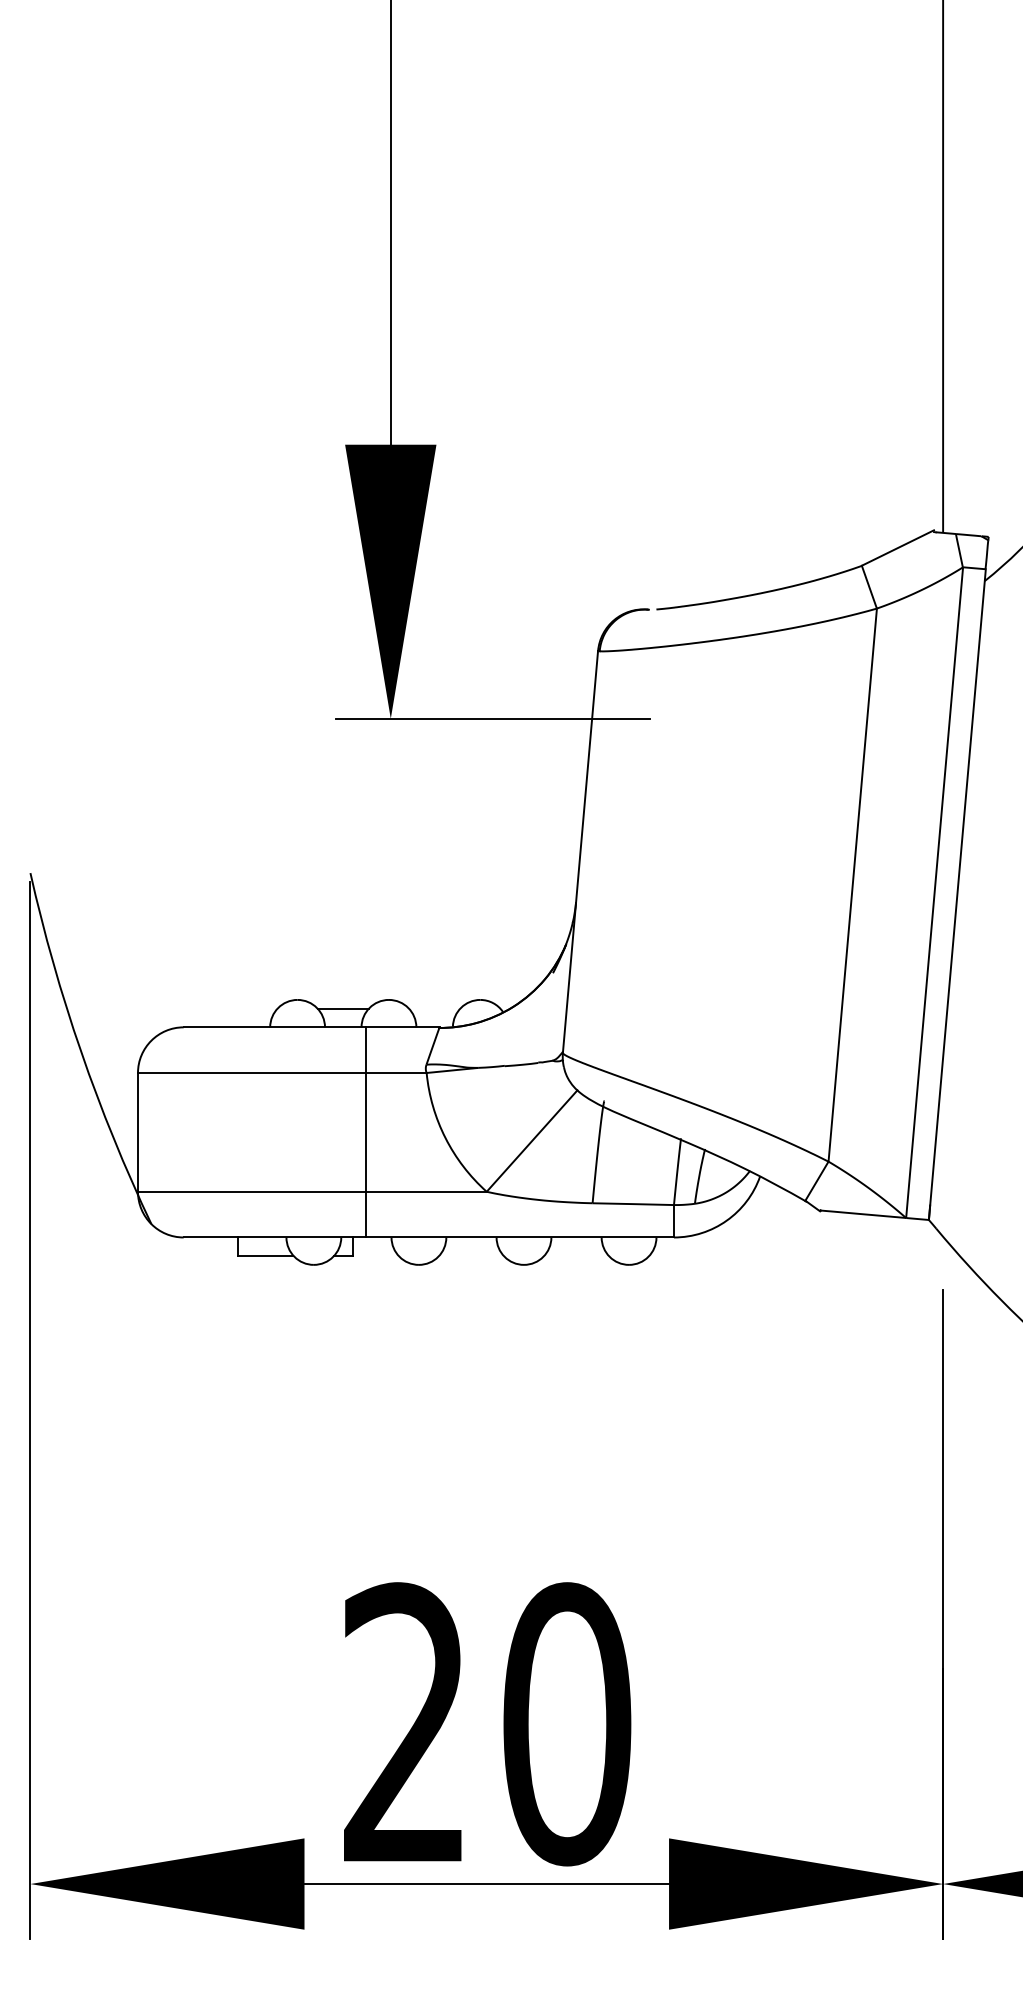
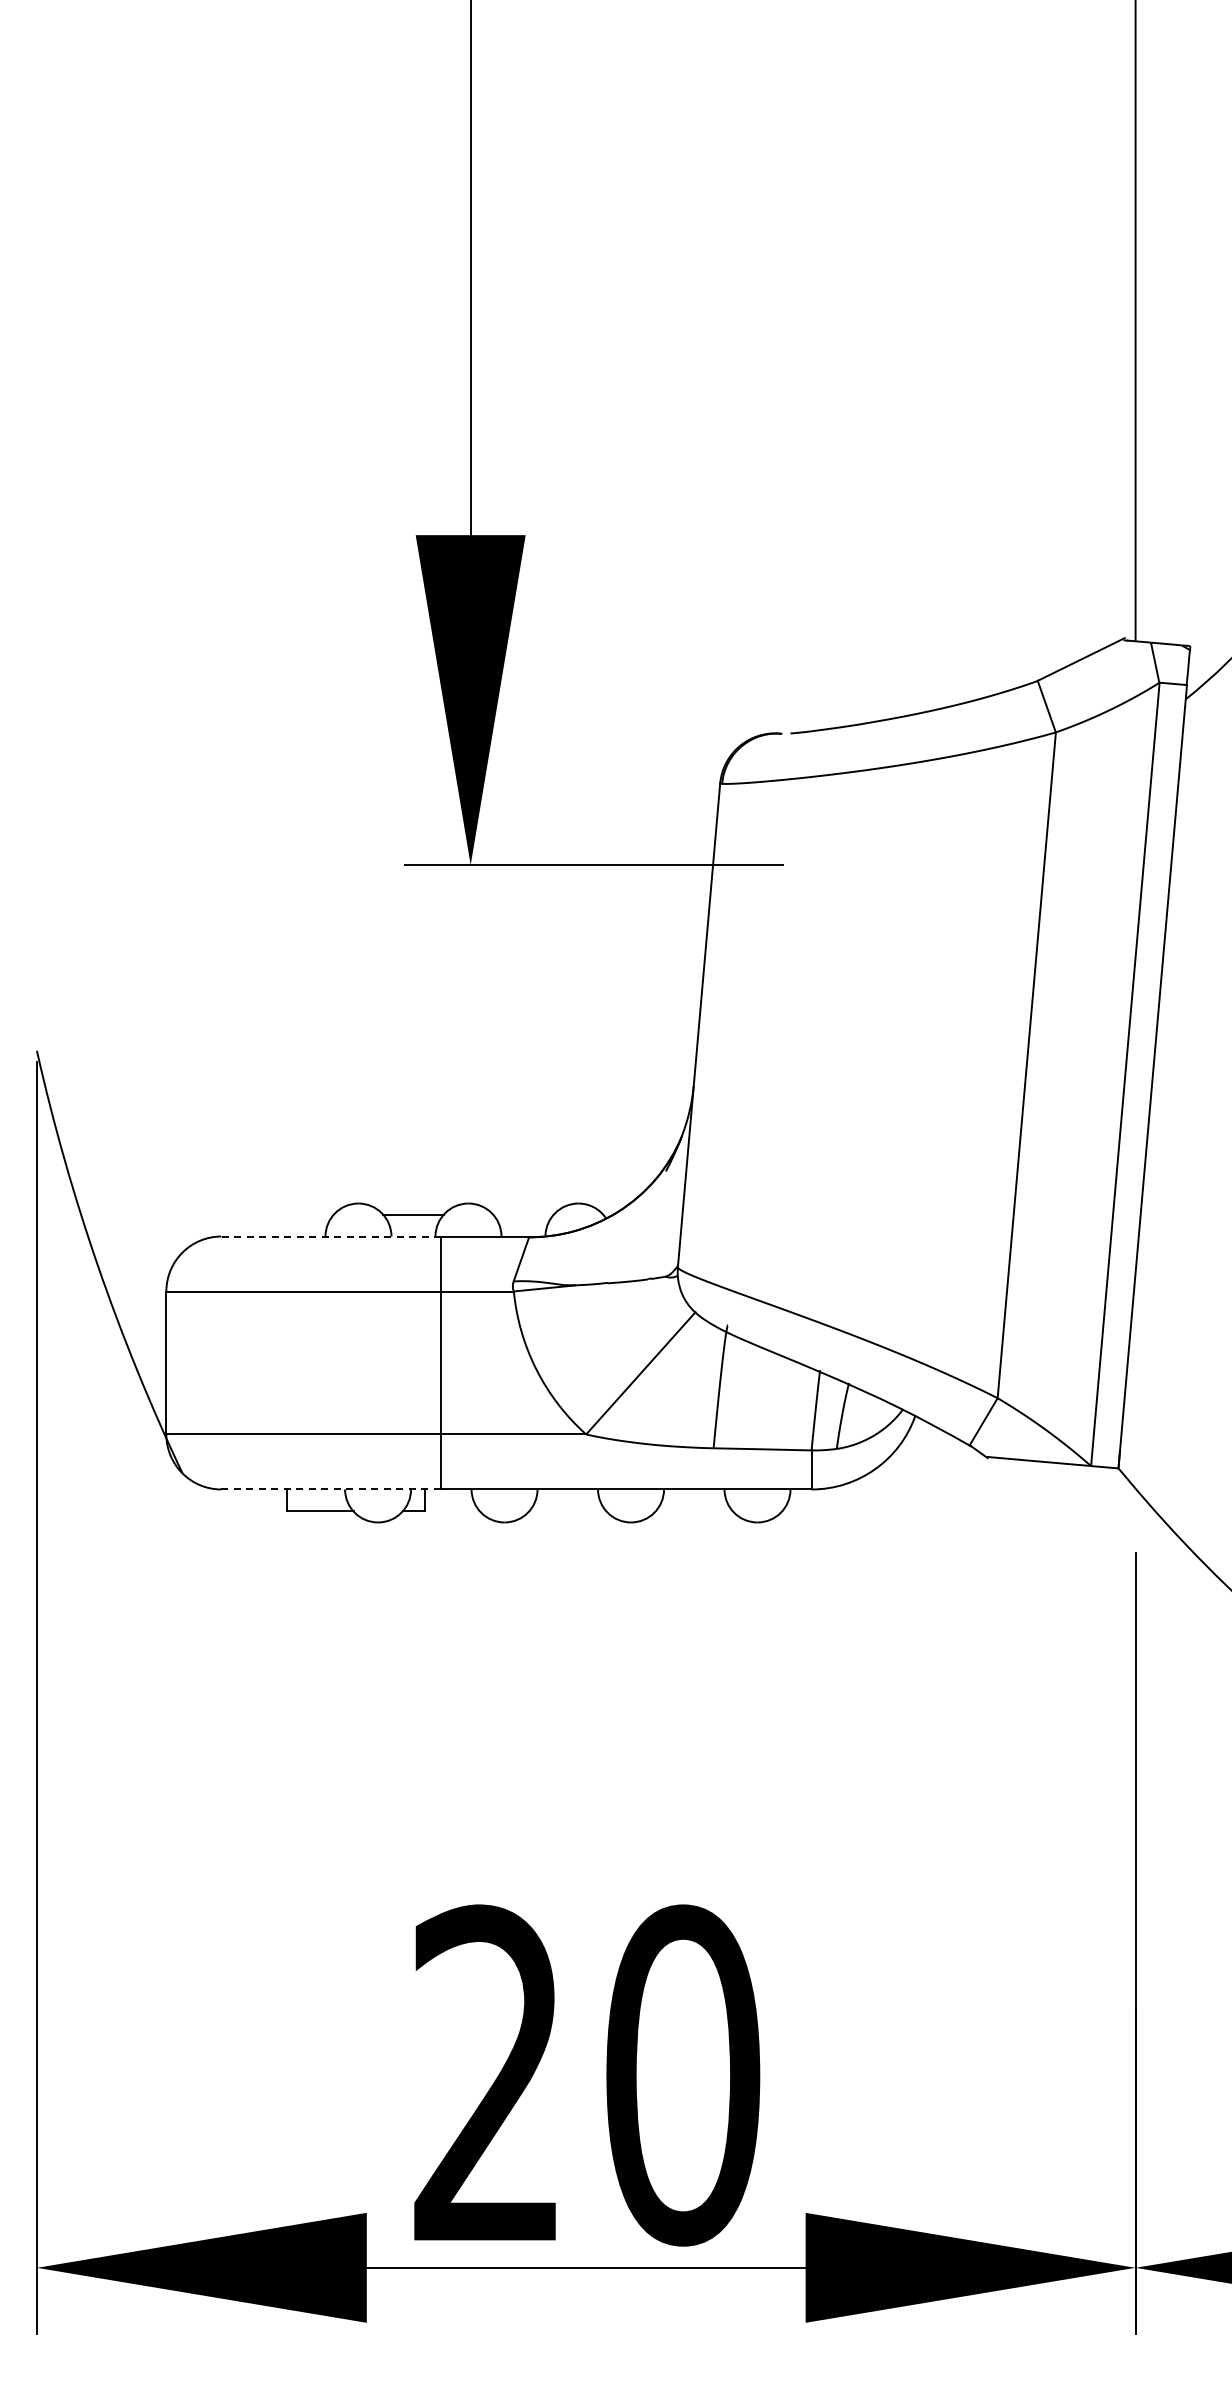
line: (275, 1027) -> (331, 1236), solid -> dashed
line: (275, 1237) -> (331, 1489), solid -> dashed

